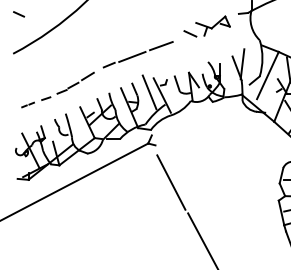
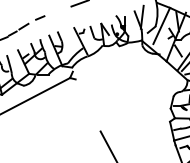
line: (132, 56) -> (58, 11), removed
line: (149, 92) -> (71, 38), removed
line: (171, 182) -> (87, 107), removed

